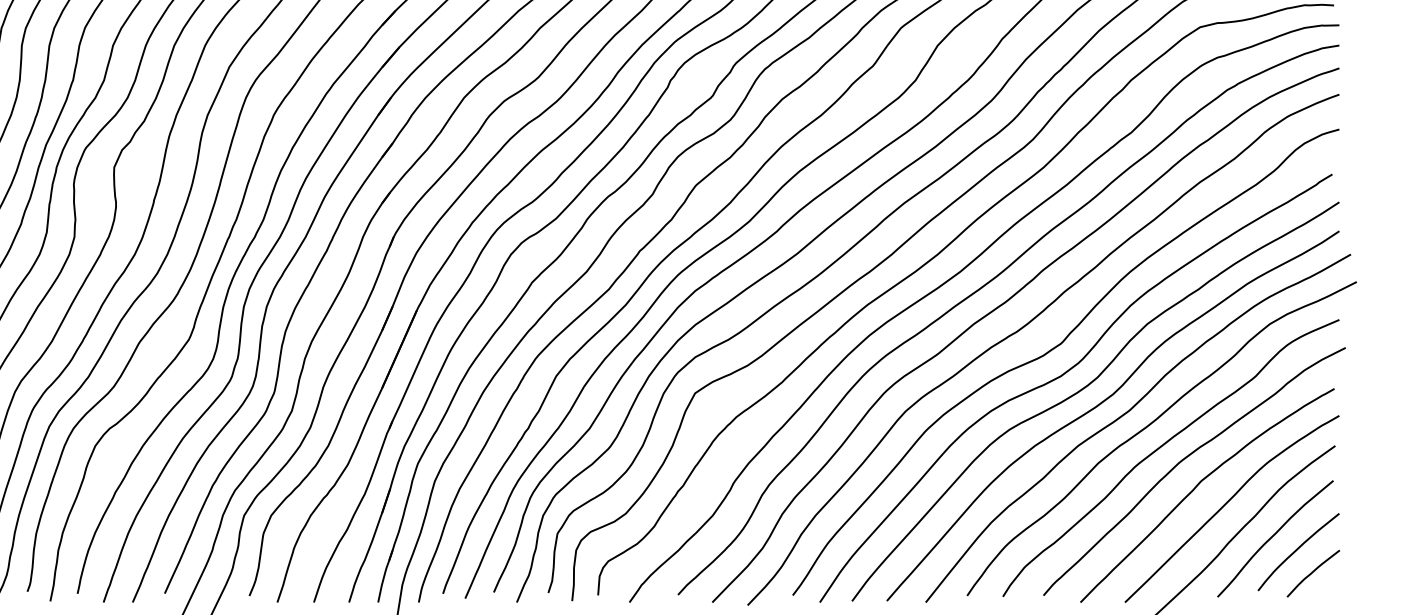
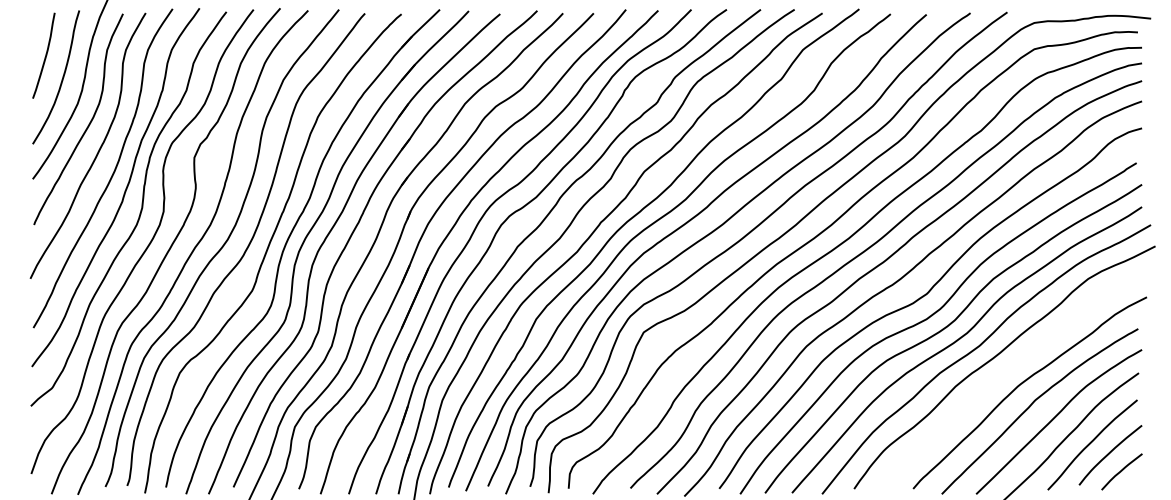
curve: (1164, 446) -> (1006, 373), removed

